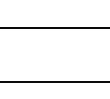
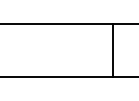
line: (80, 54) -> (112, 50), added

